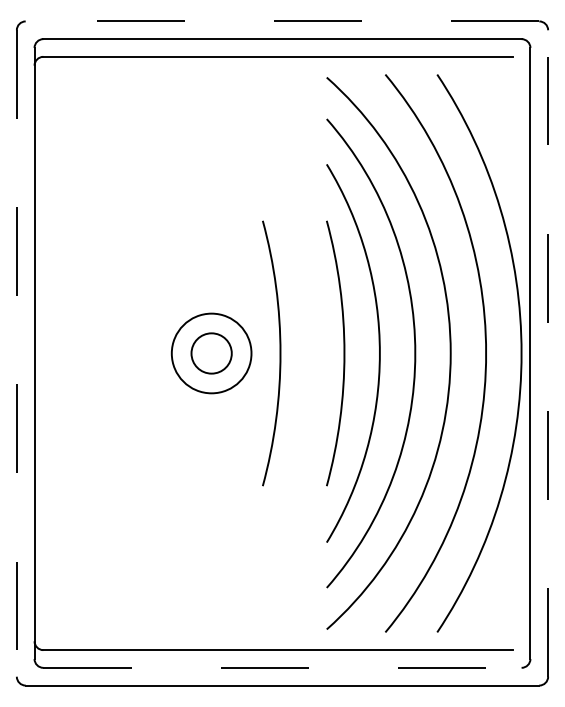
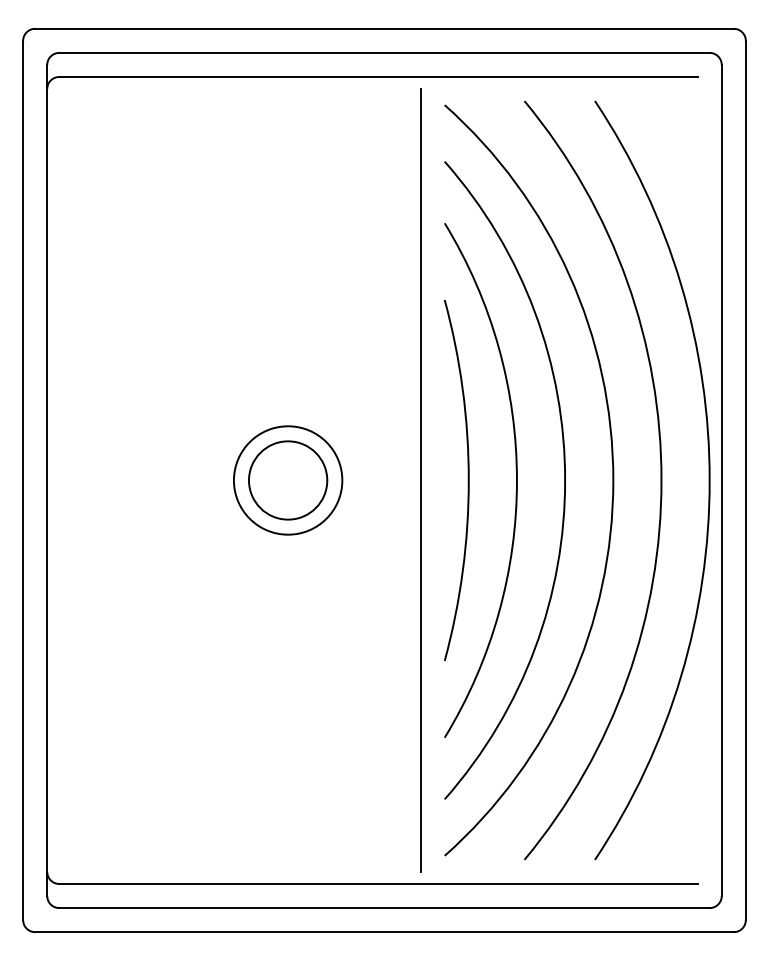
line: (282, 21) -> (384, 28), dashed -> solid
line: (17, 353) -> (23, 480), dashed -> solid
circle: (211, 353) -> (288, 480), size x1.43
arc: (279, 353) -> (380, 480), removed
line: (308, 353) -> (420, 480), added
line: (547, 353) -> (745, 480), dashed -> solid
line: (282, 668) -> (384, 908), dashed -> solid

